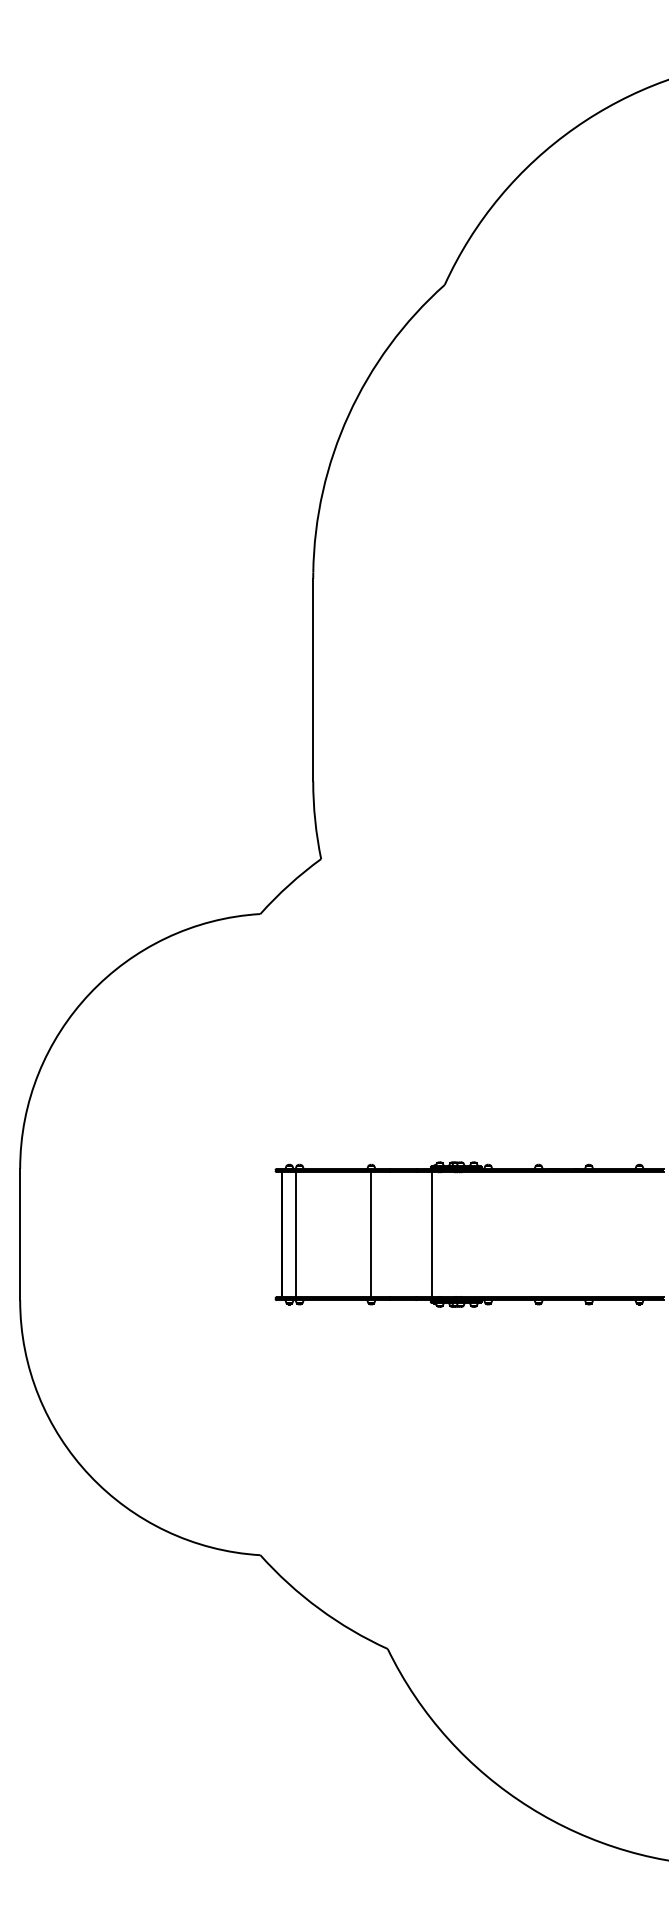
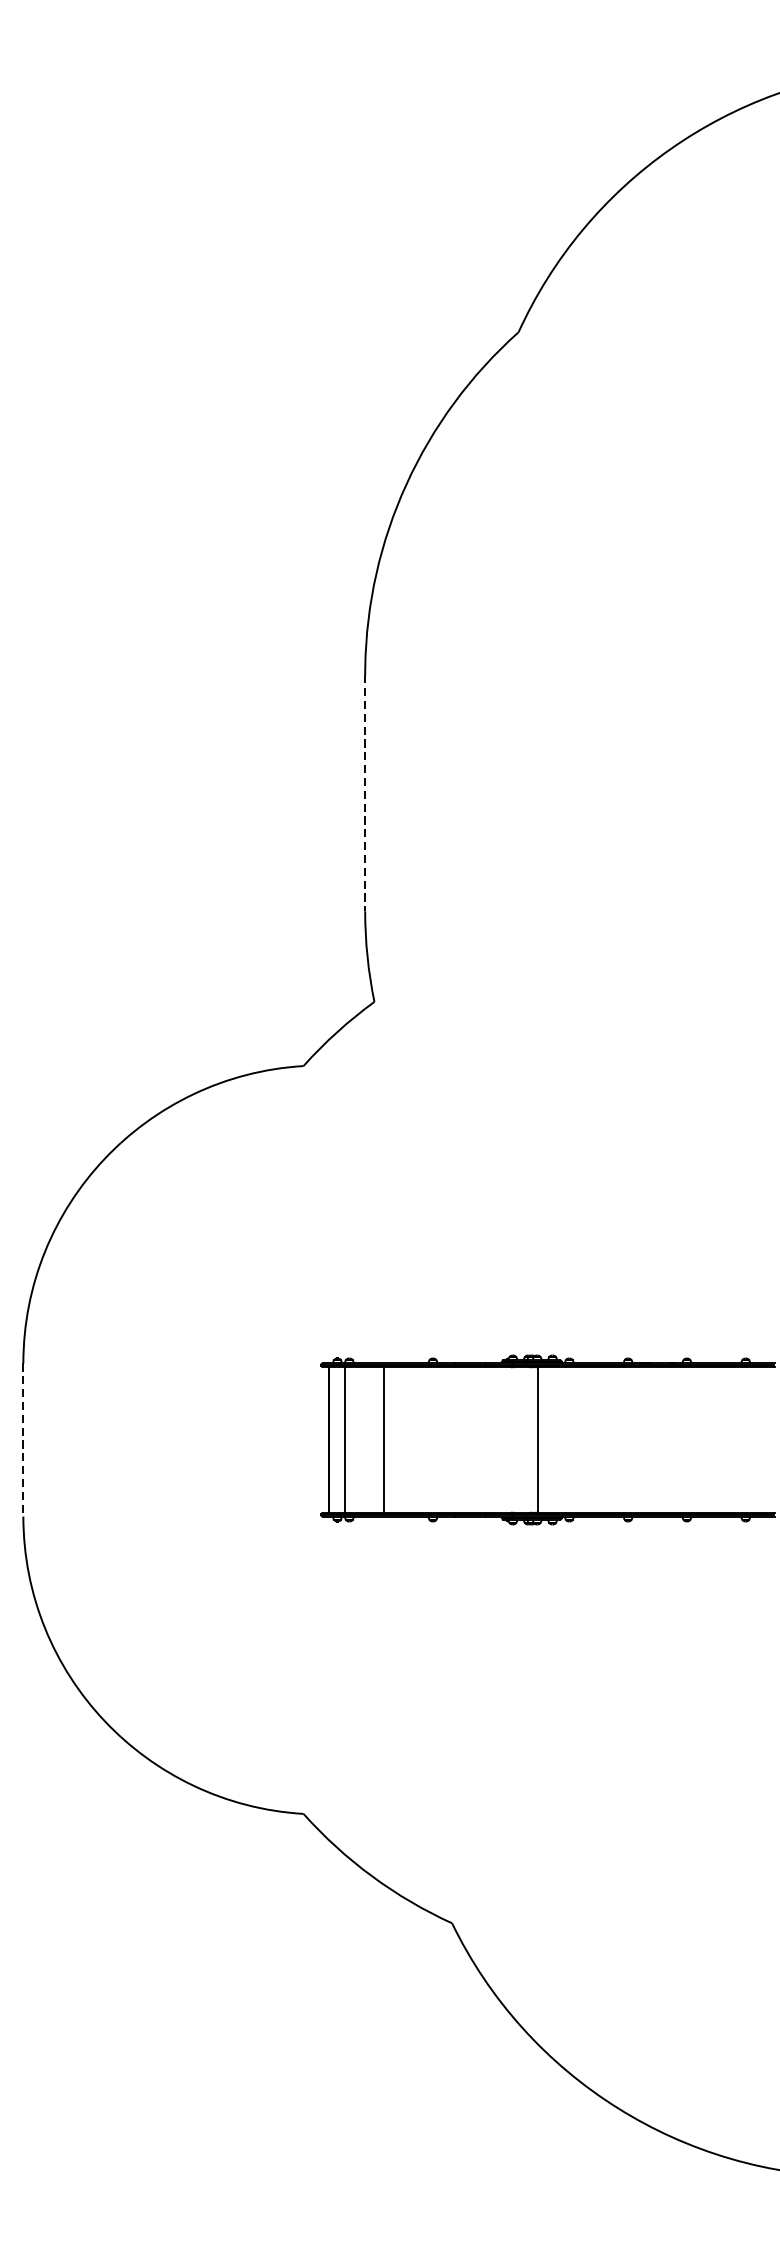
line: (313, 680) -> (365, 793), solid -> dashed
line: (20, 1234) -> (23, 1439), solid -> dashed
line: (371, 1234) -> (384, 1439), moved
line: (431, 1234) -> (538, 1439), moved

